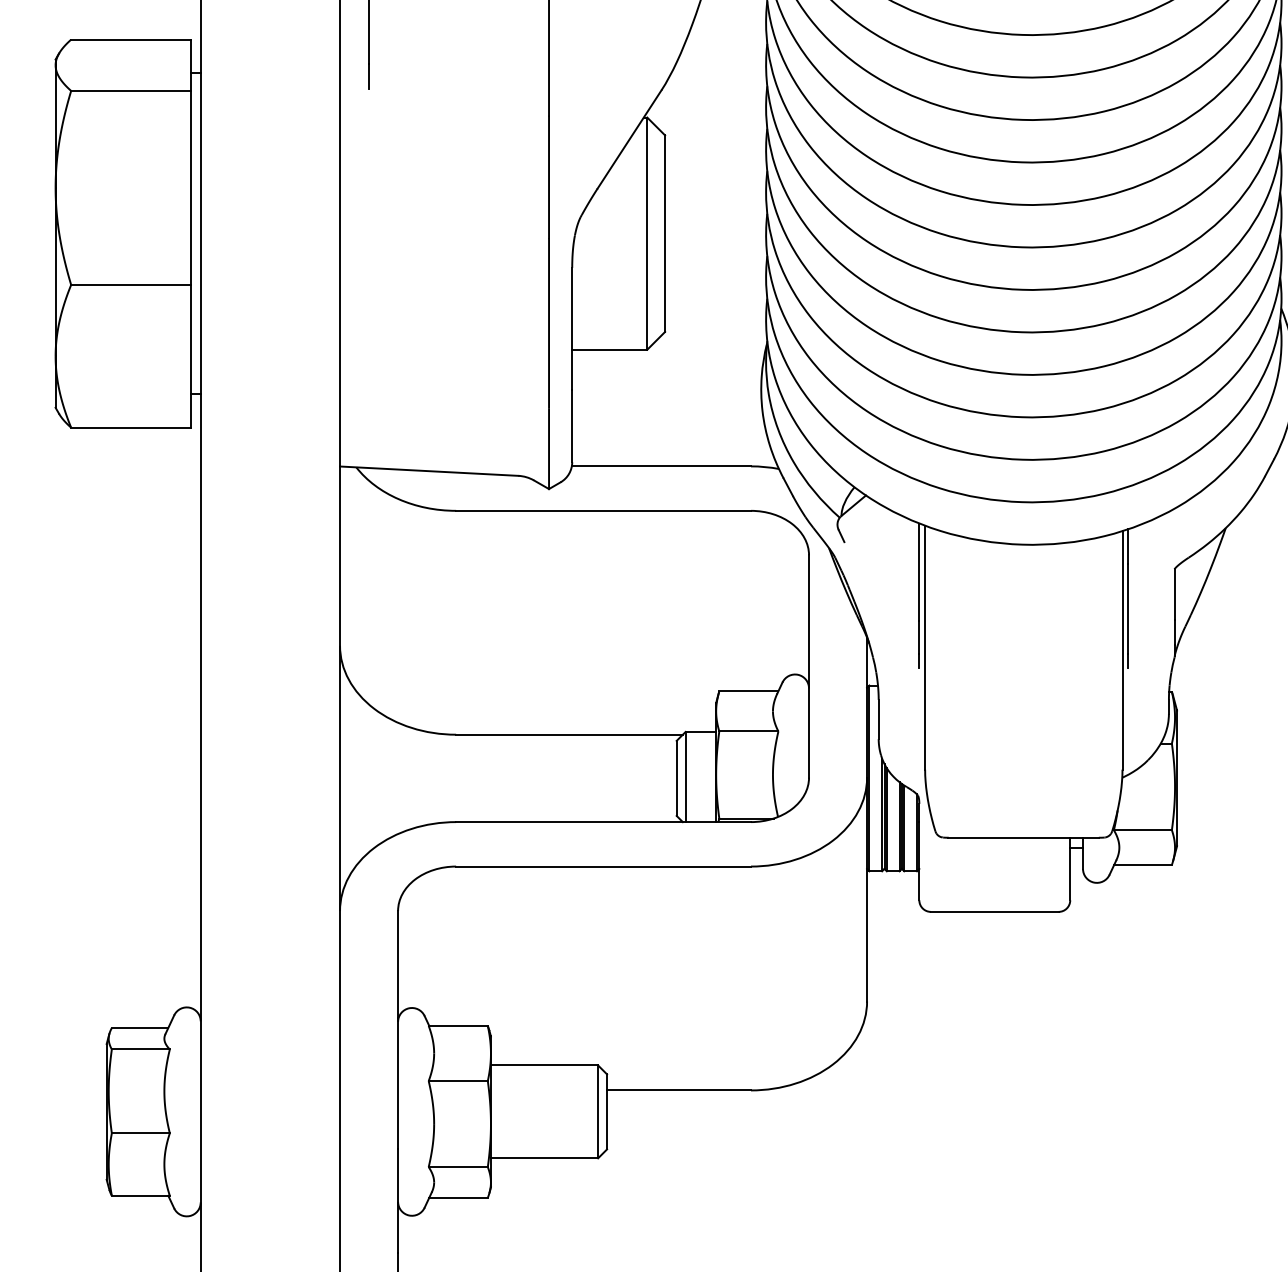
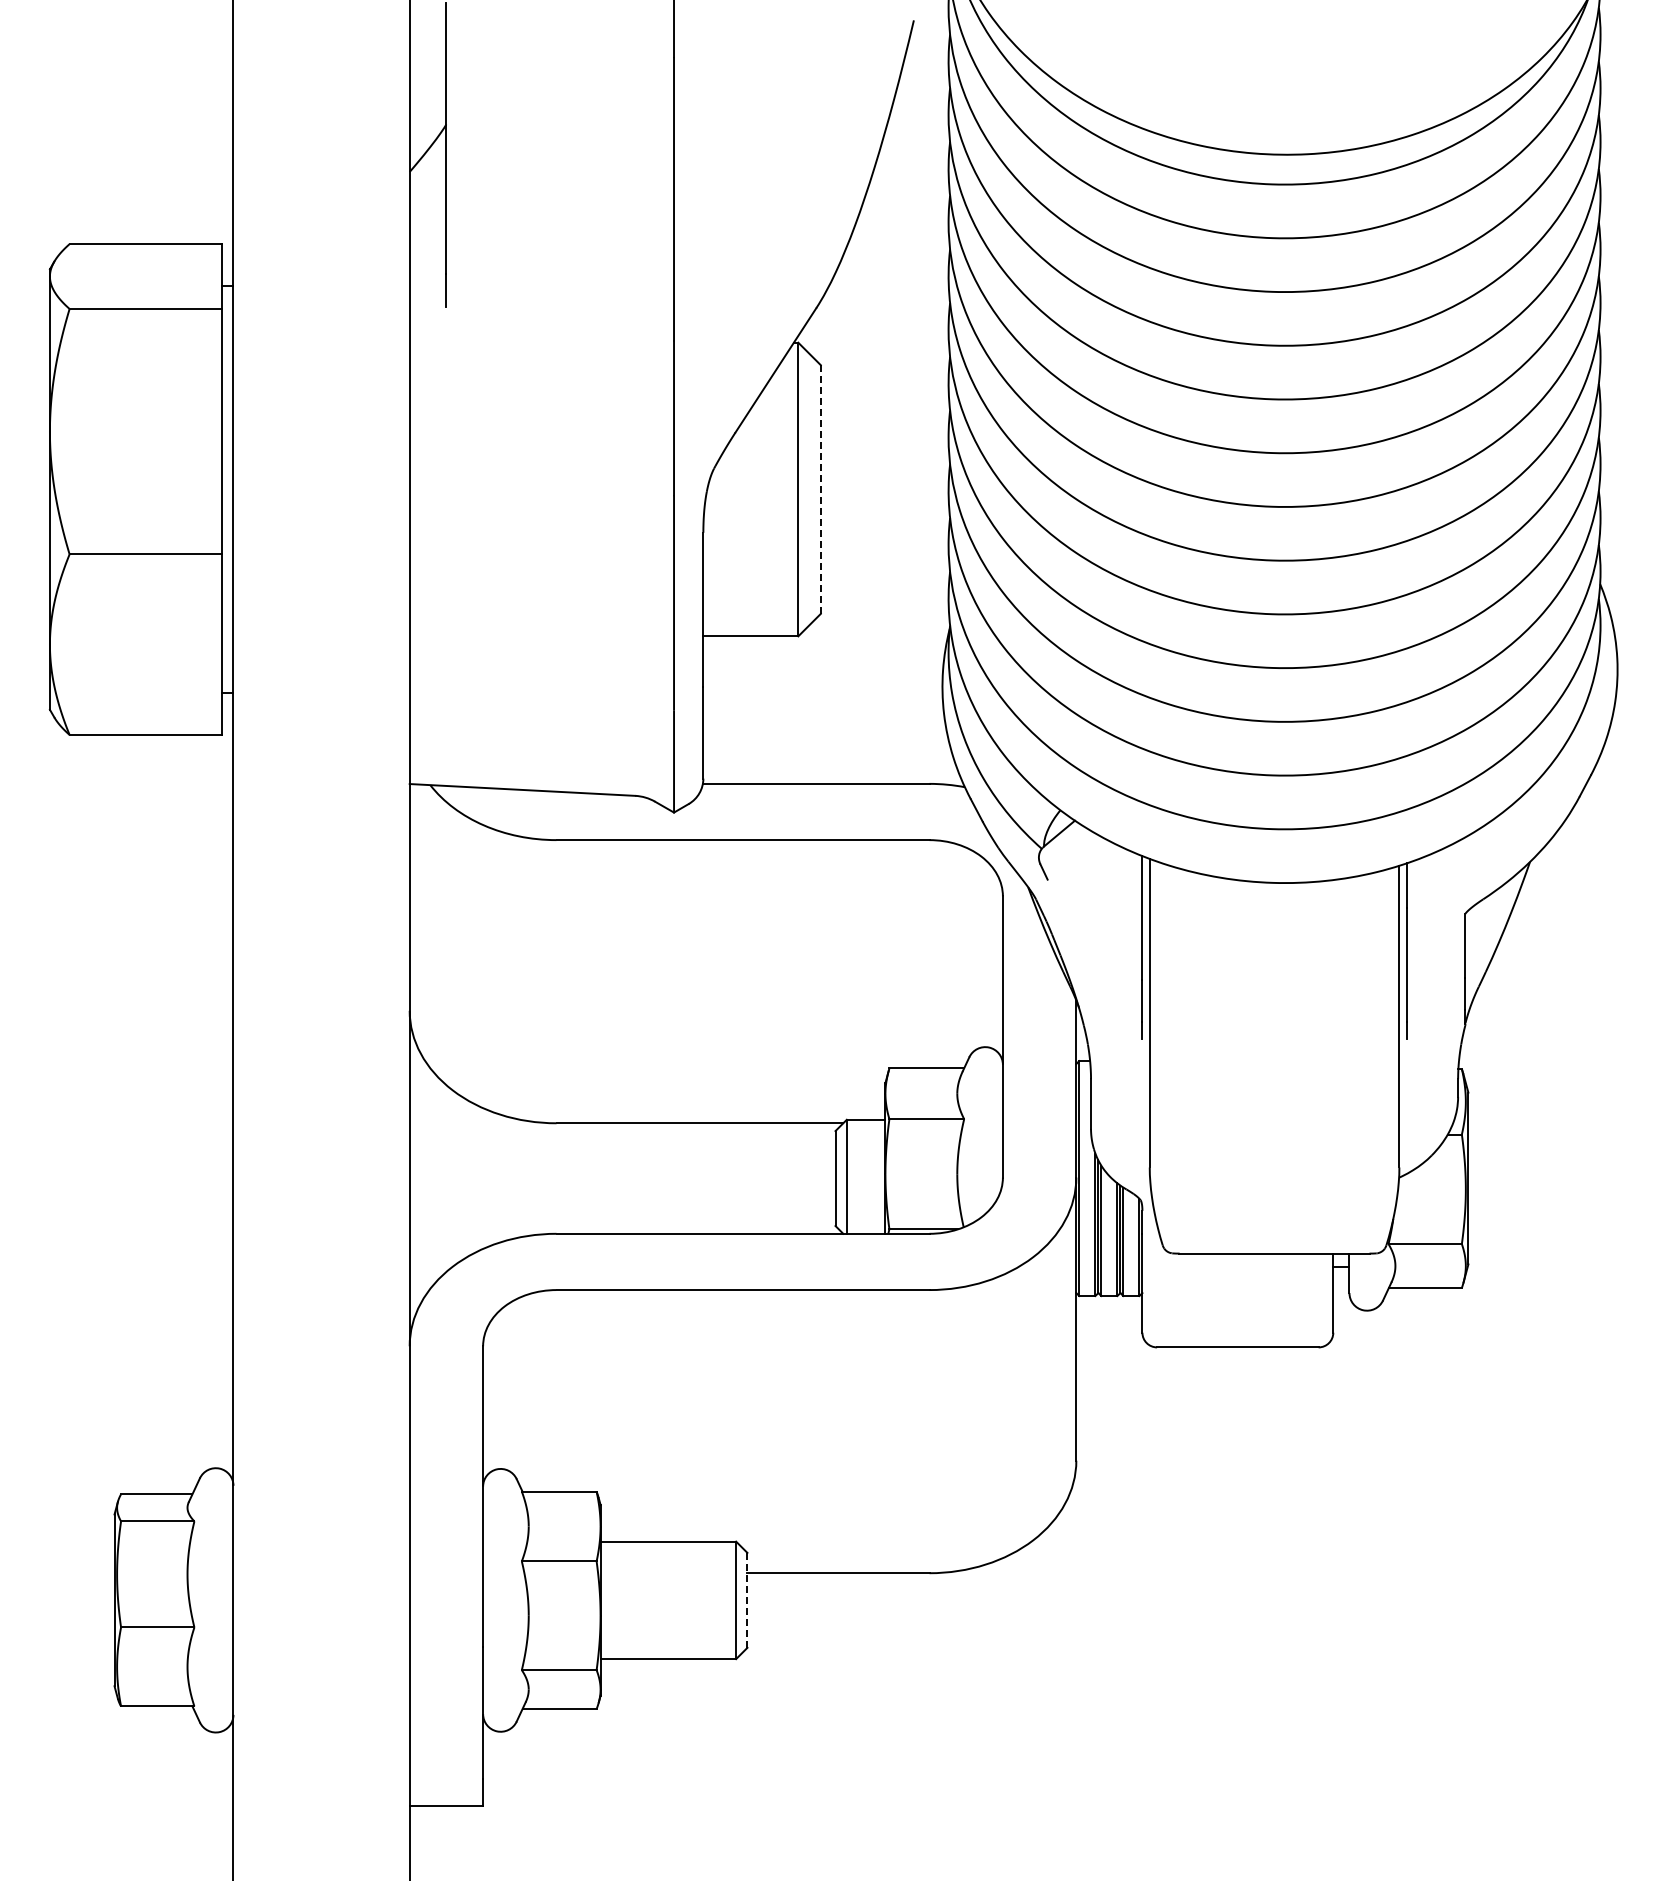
line: (664, 234) -> (820, 490), solid -> dashed
line: (607, 1112) -> (747, 1600), solid -> dashed

